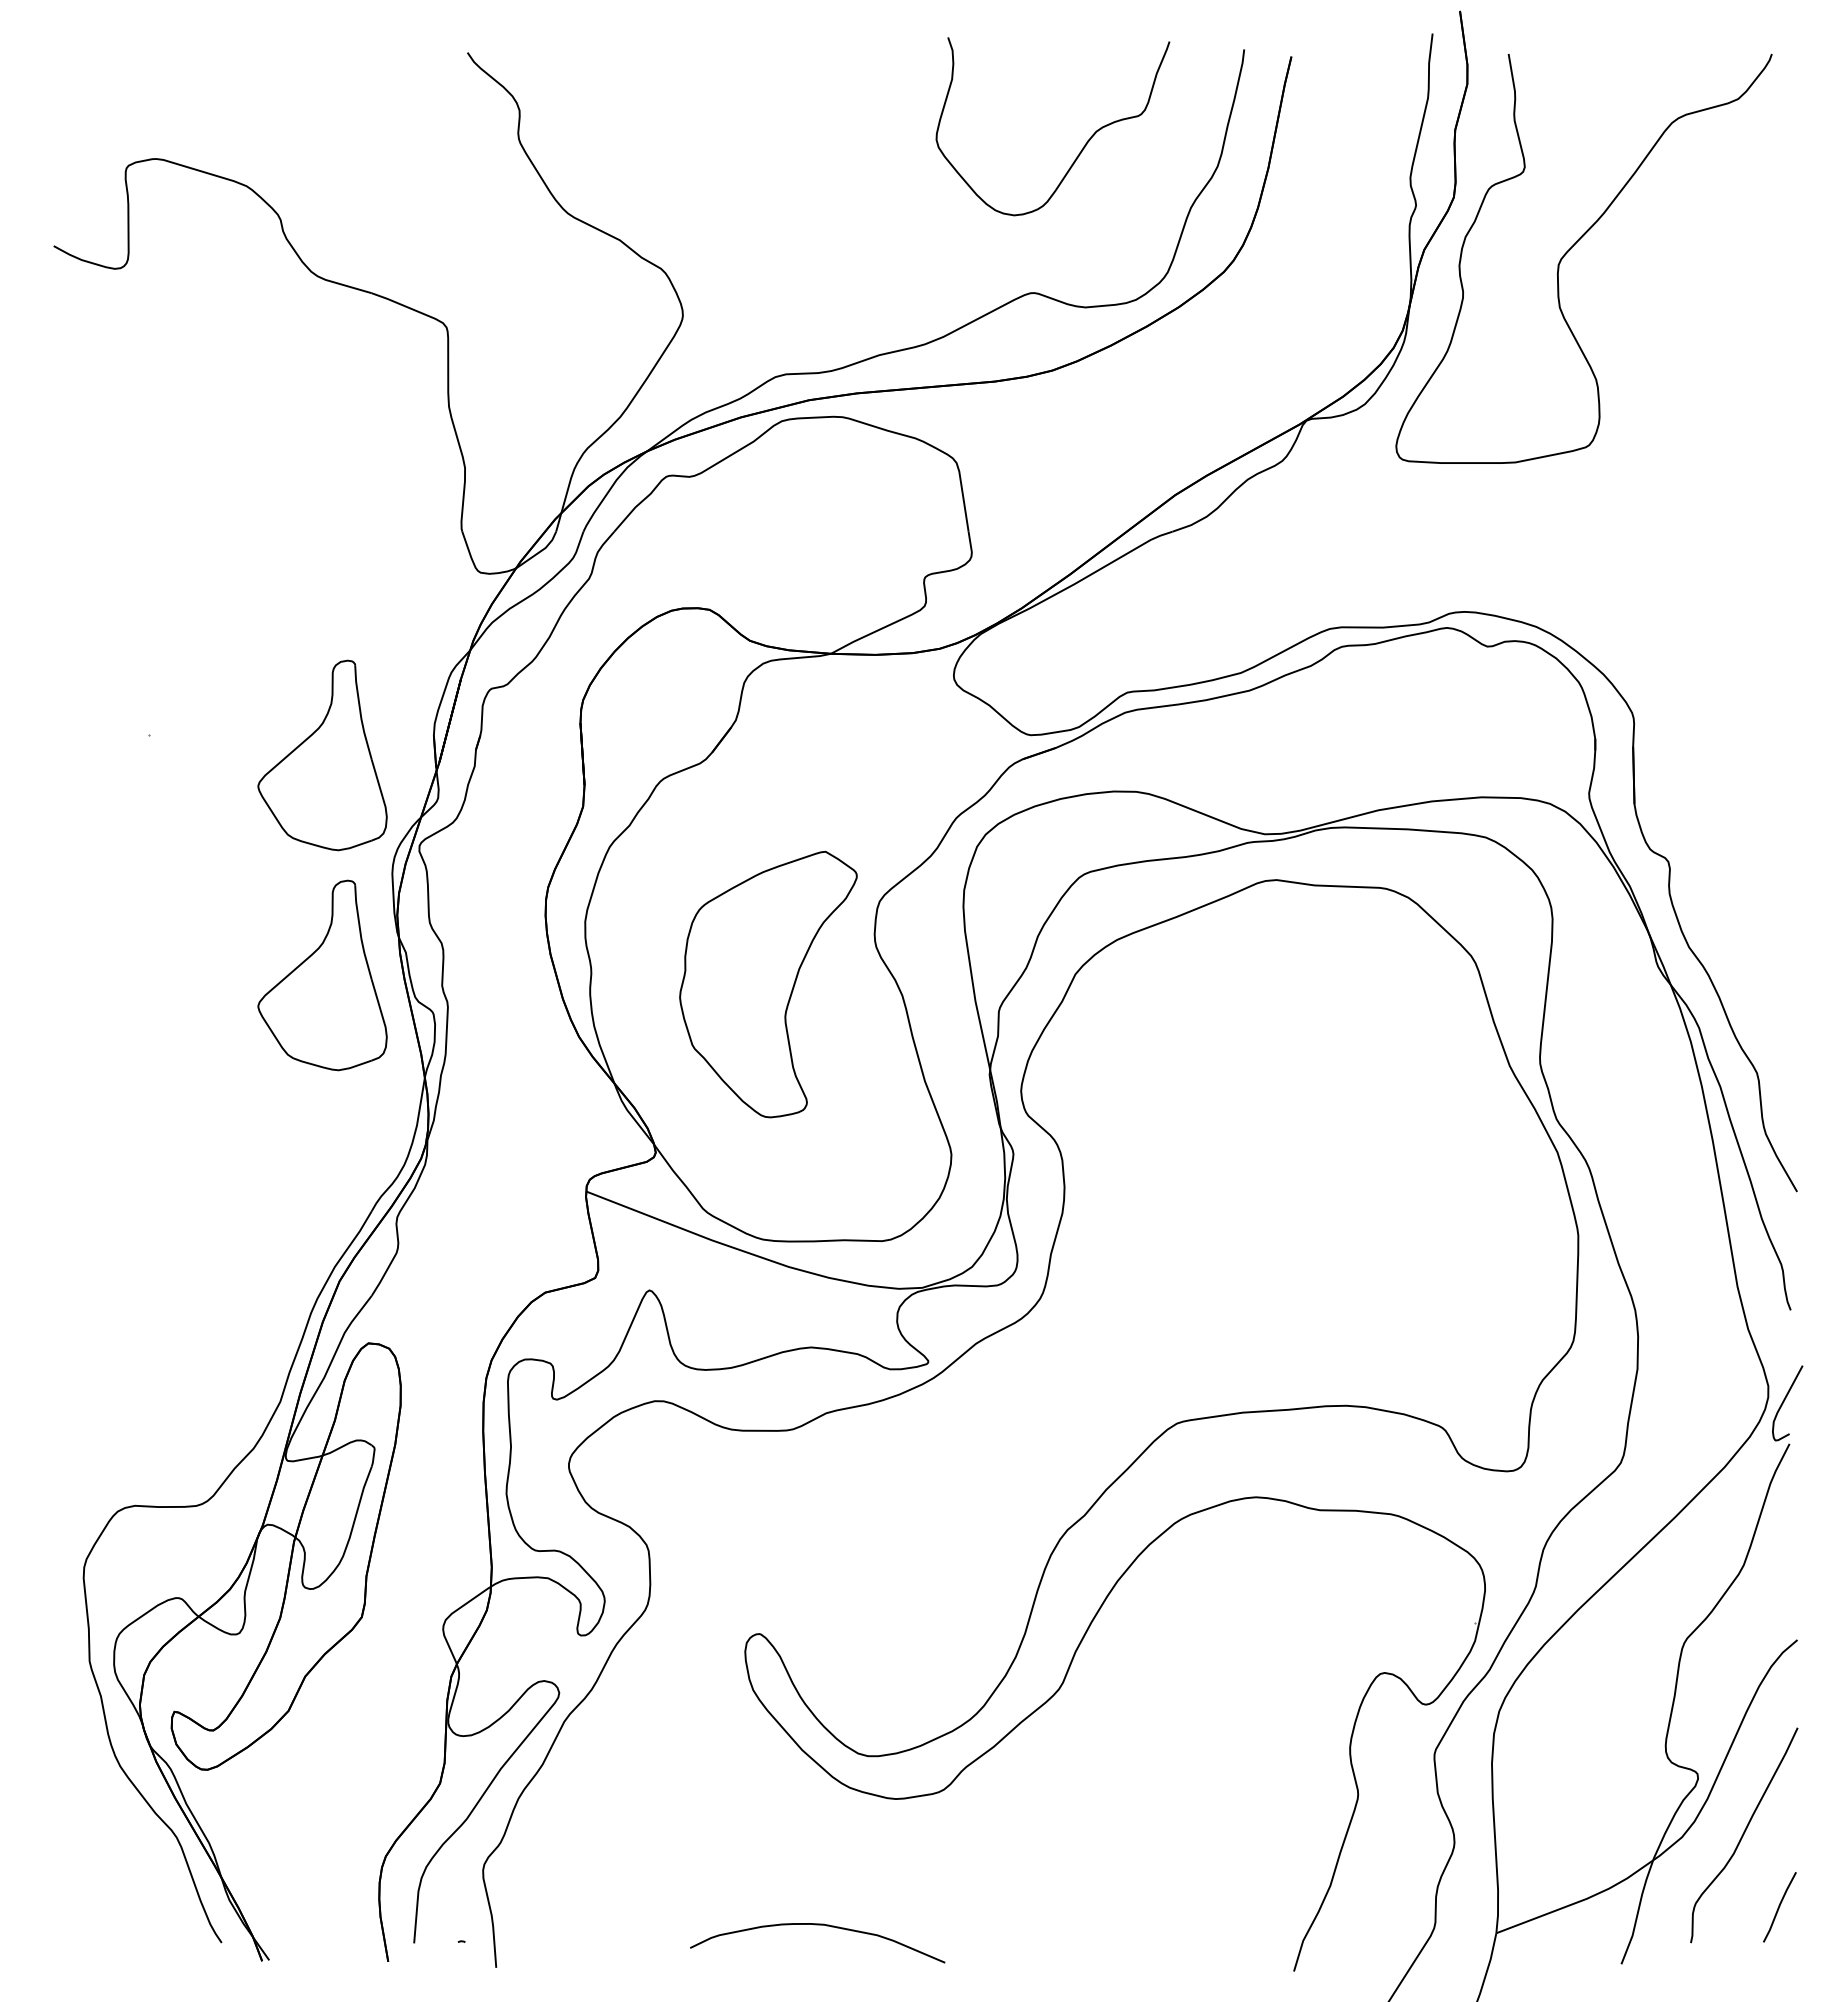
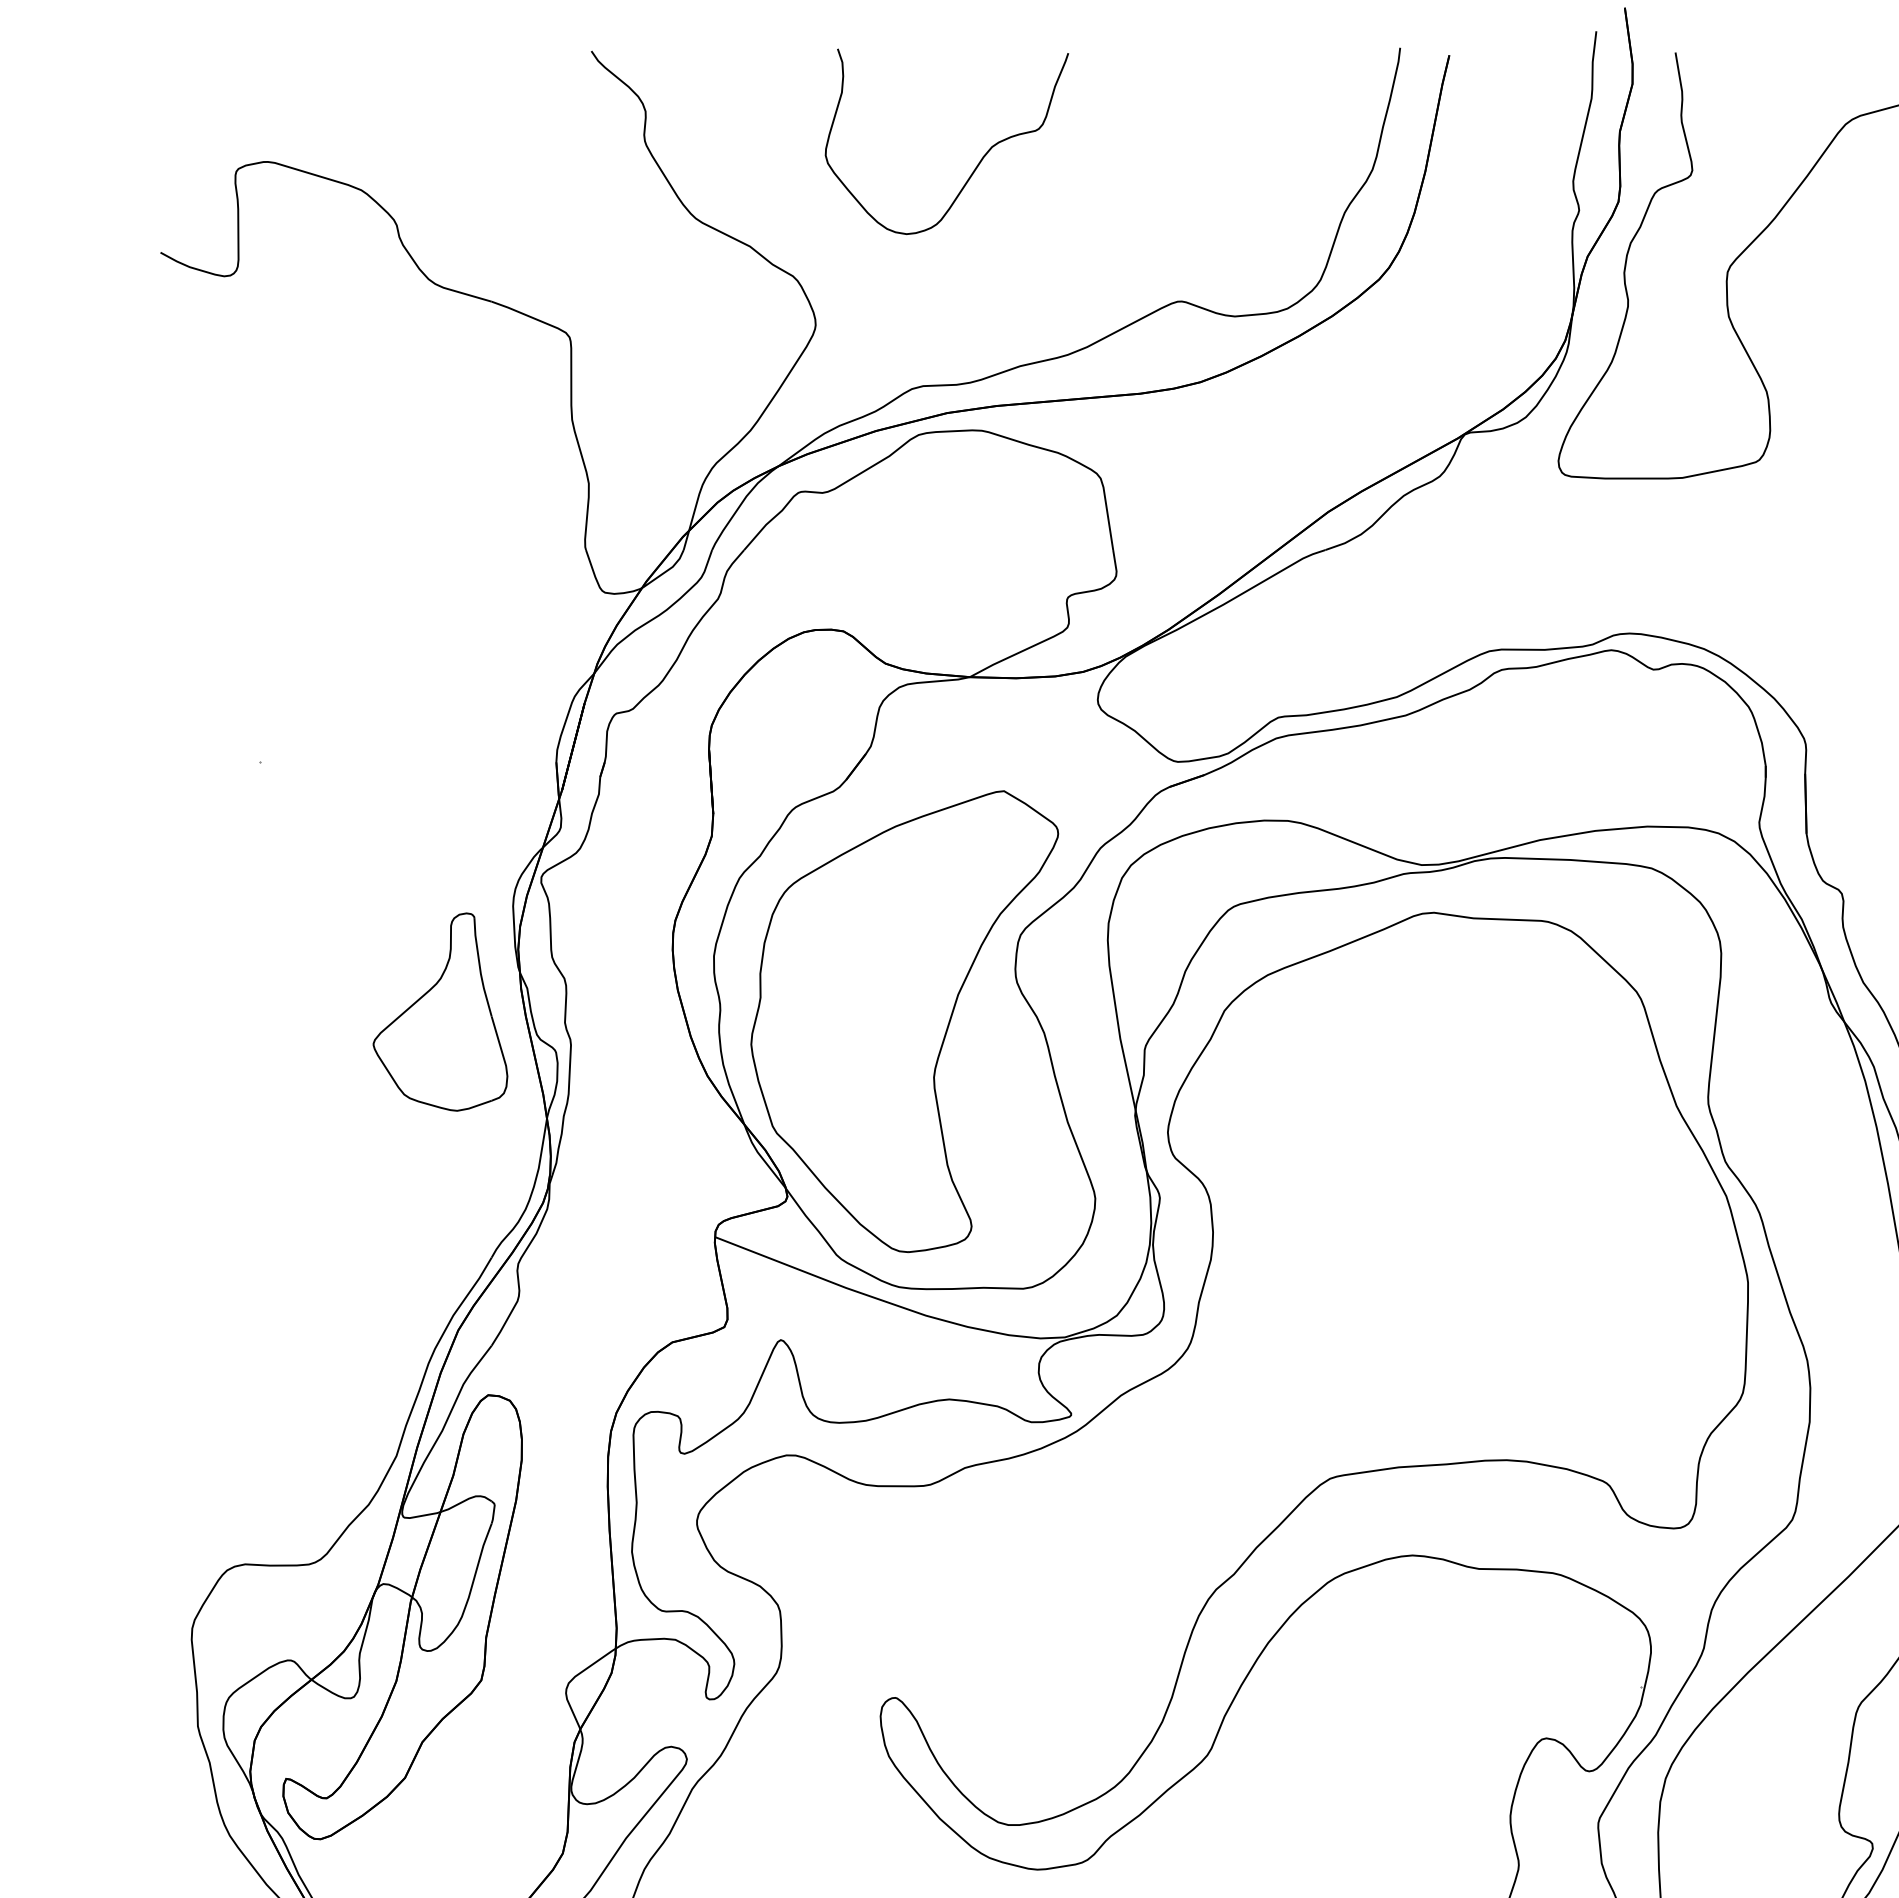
curve: (1083, 146) -> (978, 162), moved
part: (322, 755) -> (440, 783), removed
part: (768, 984) -> (904, 1021), size x1.67

